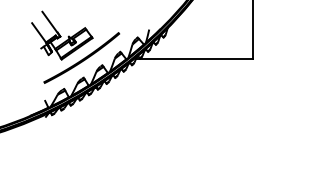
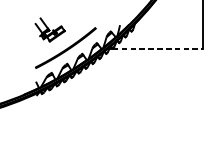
part: (62, 35) -> (50, 29), size x0.6
line: (197, 58) -> (158, 48), solid -> dashed

